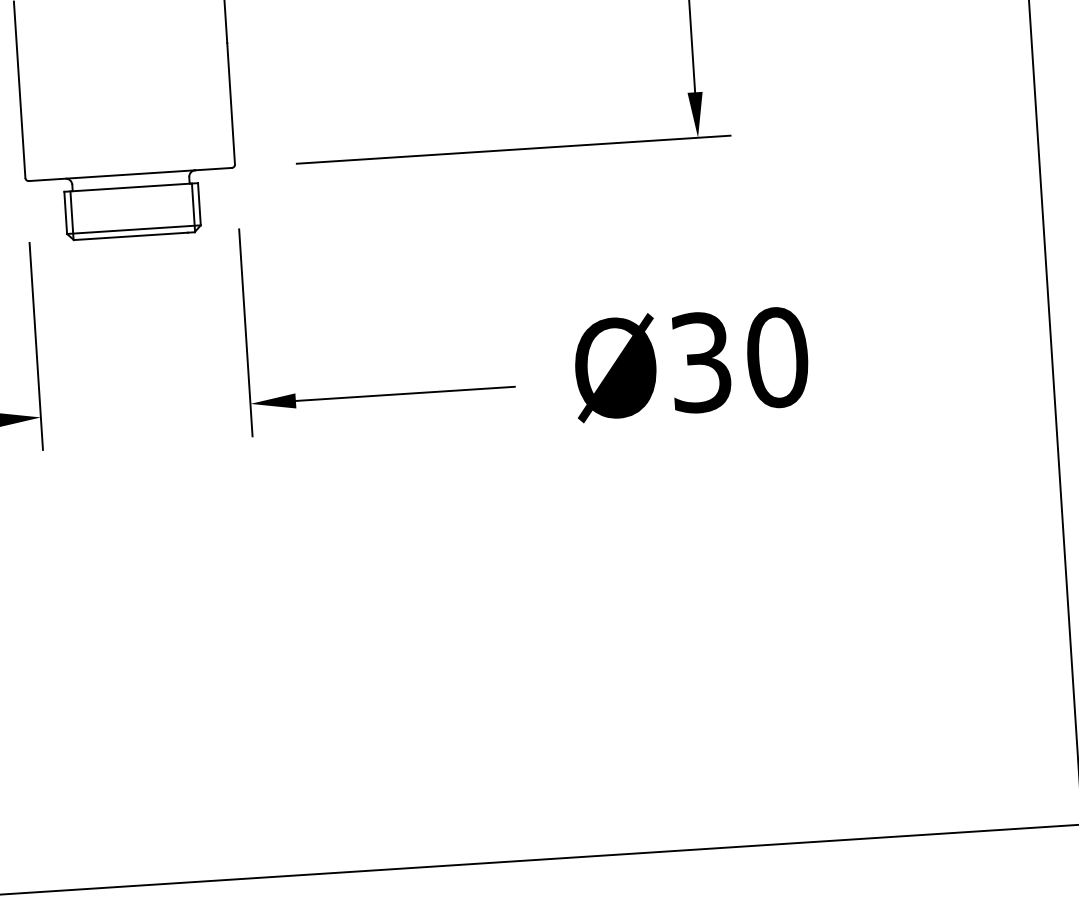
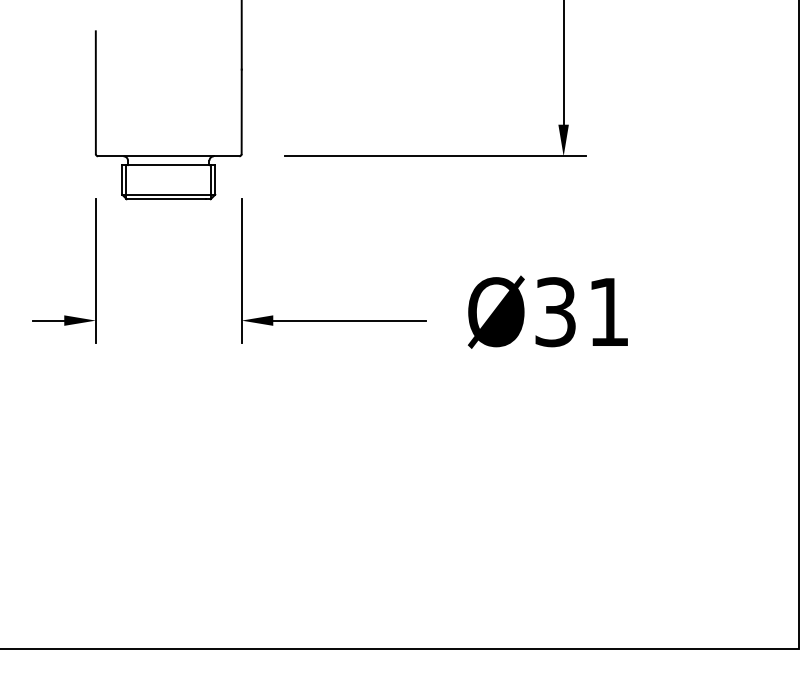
text: (777, 358) -> (608, 312), Ø30 -> Ø31

